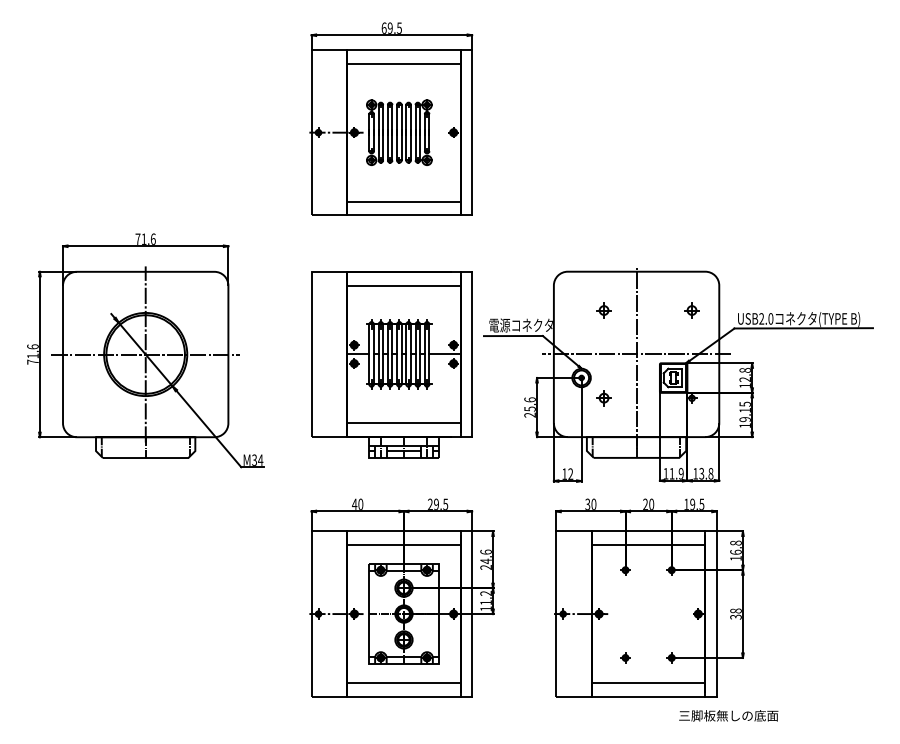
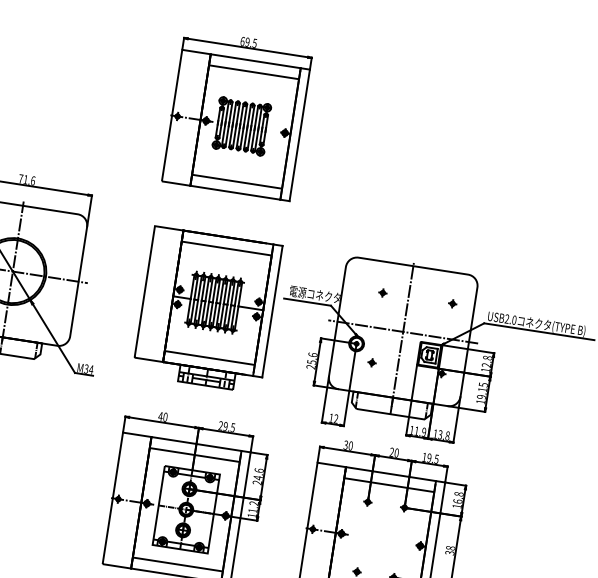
part: (604, 310) -> (383, 293), size x0.62
part: (691, 310) -> (452, 303), size x0.62
part: (604, 398) -> (372, 363), size x0.62

